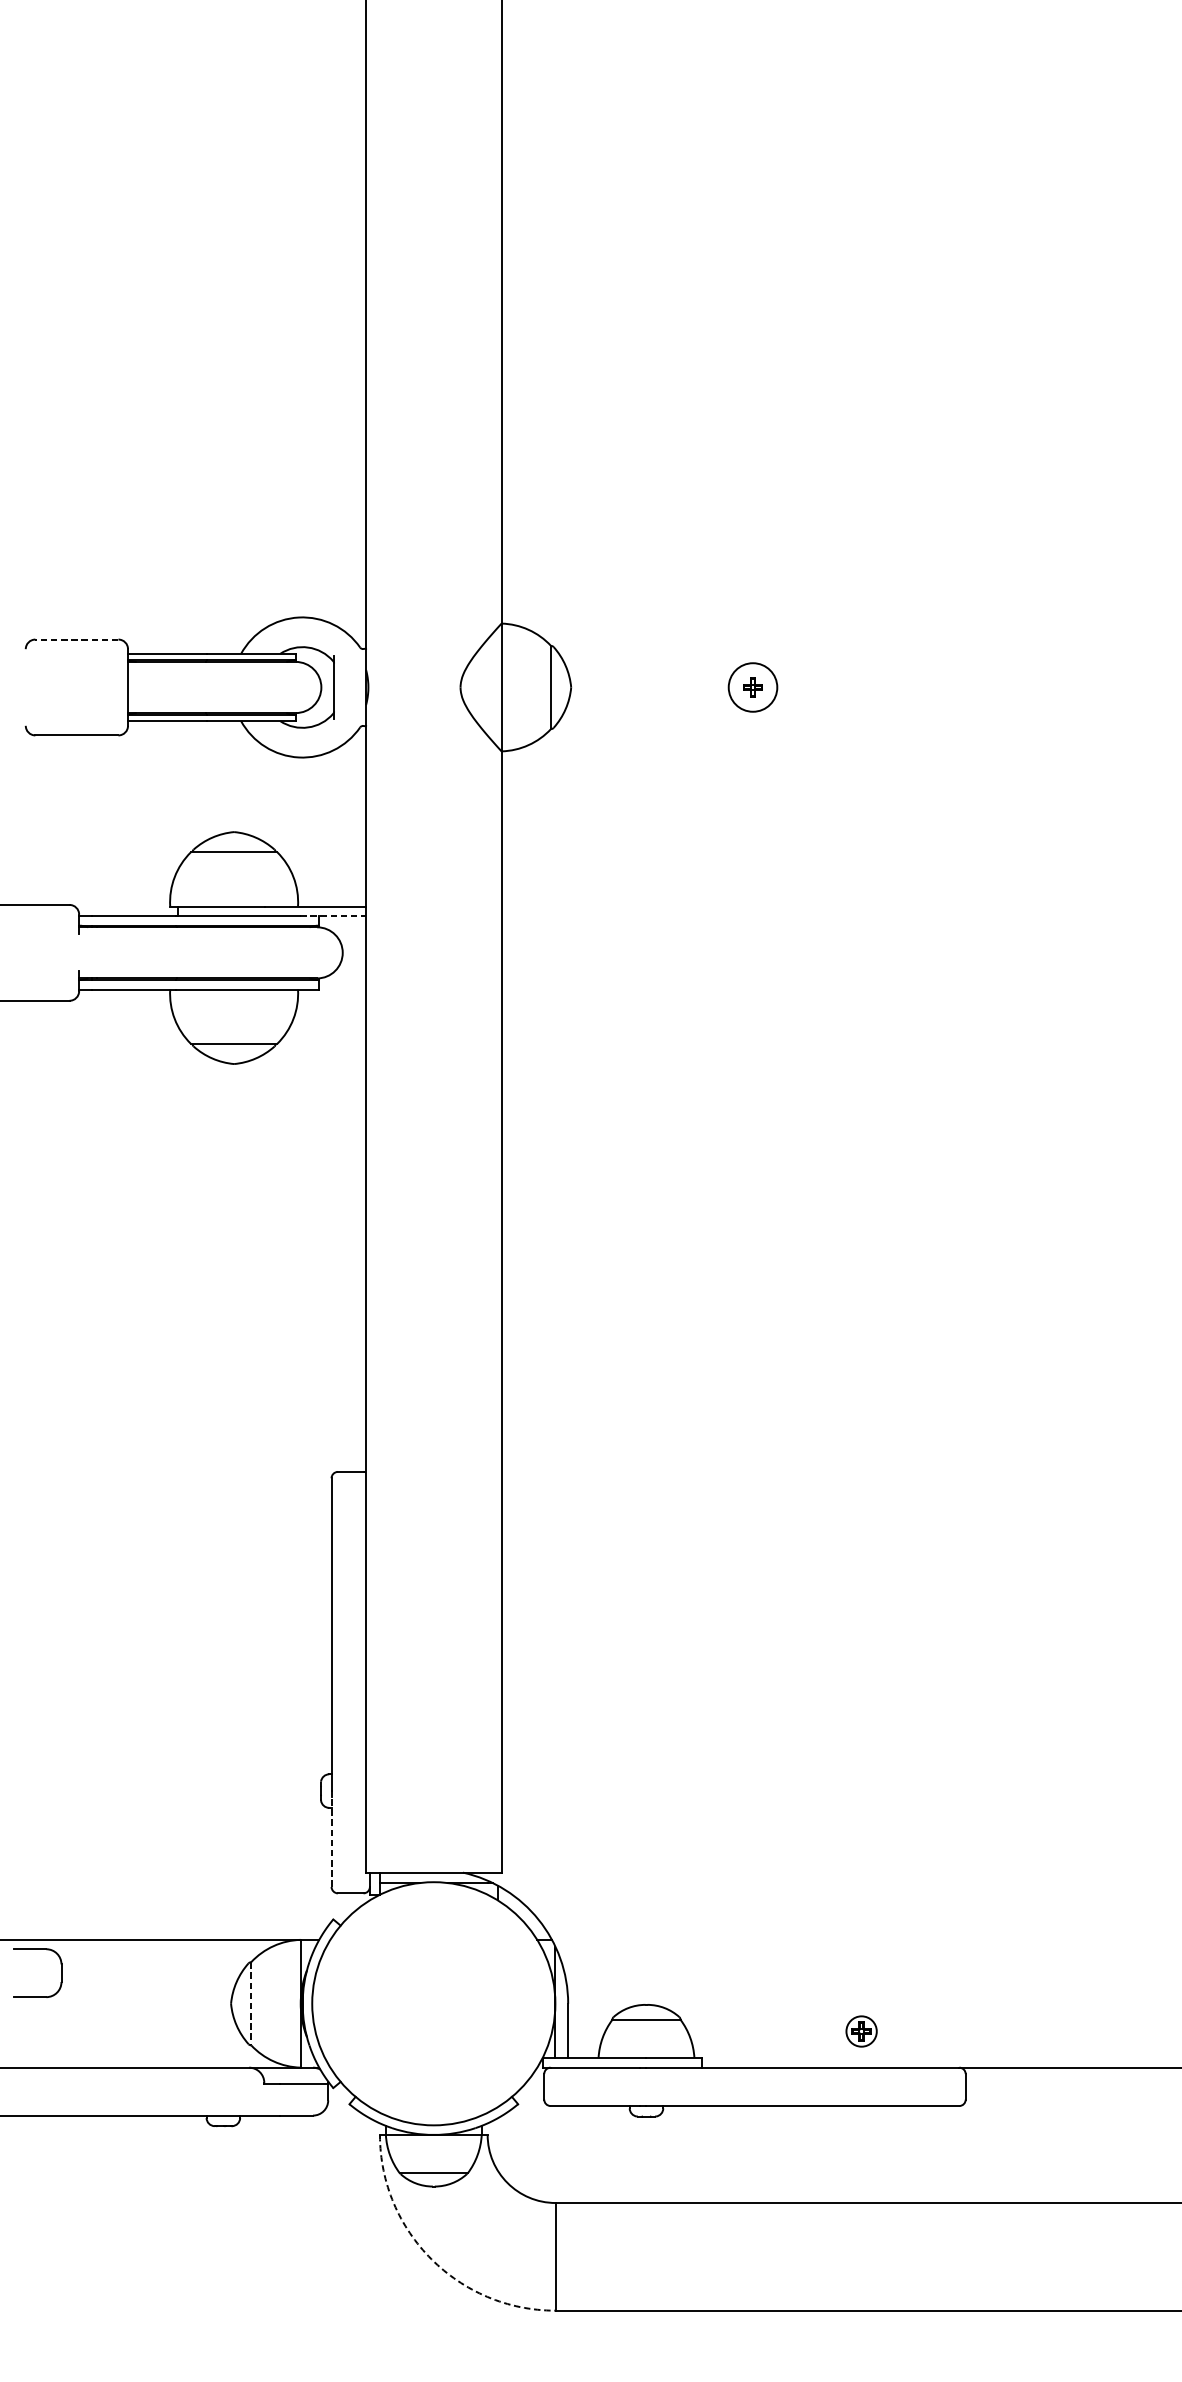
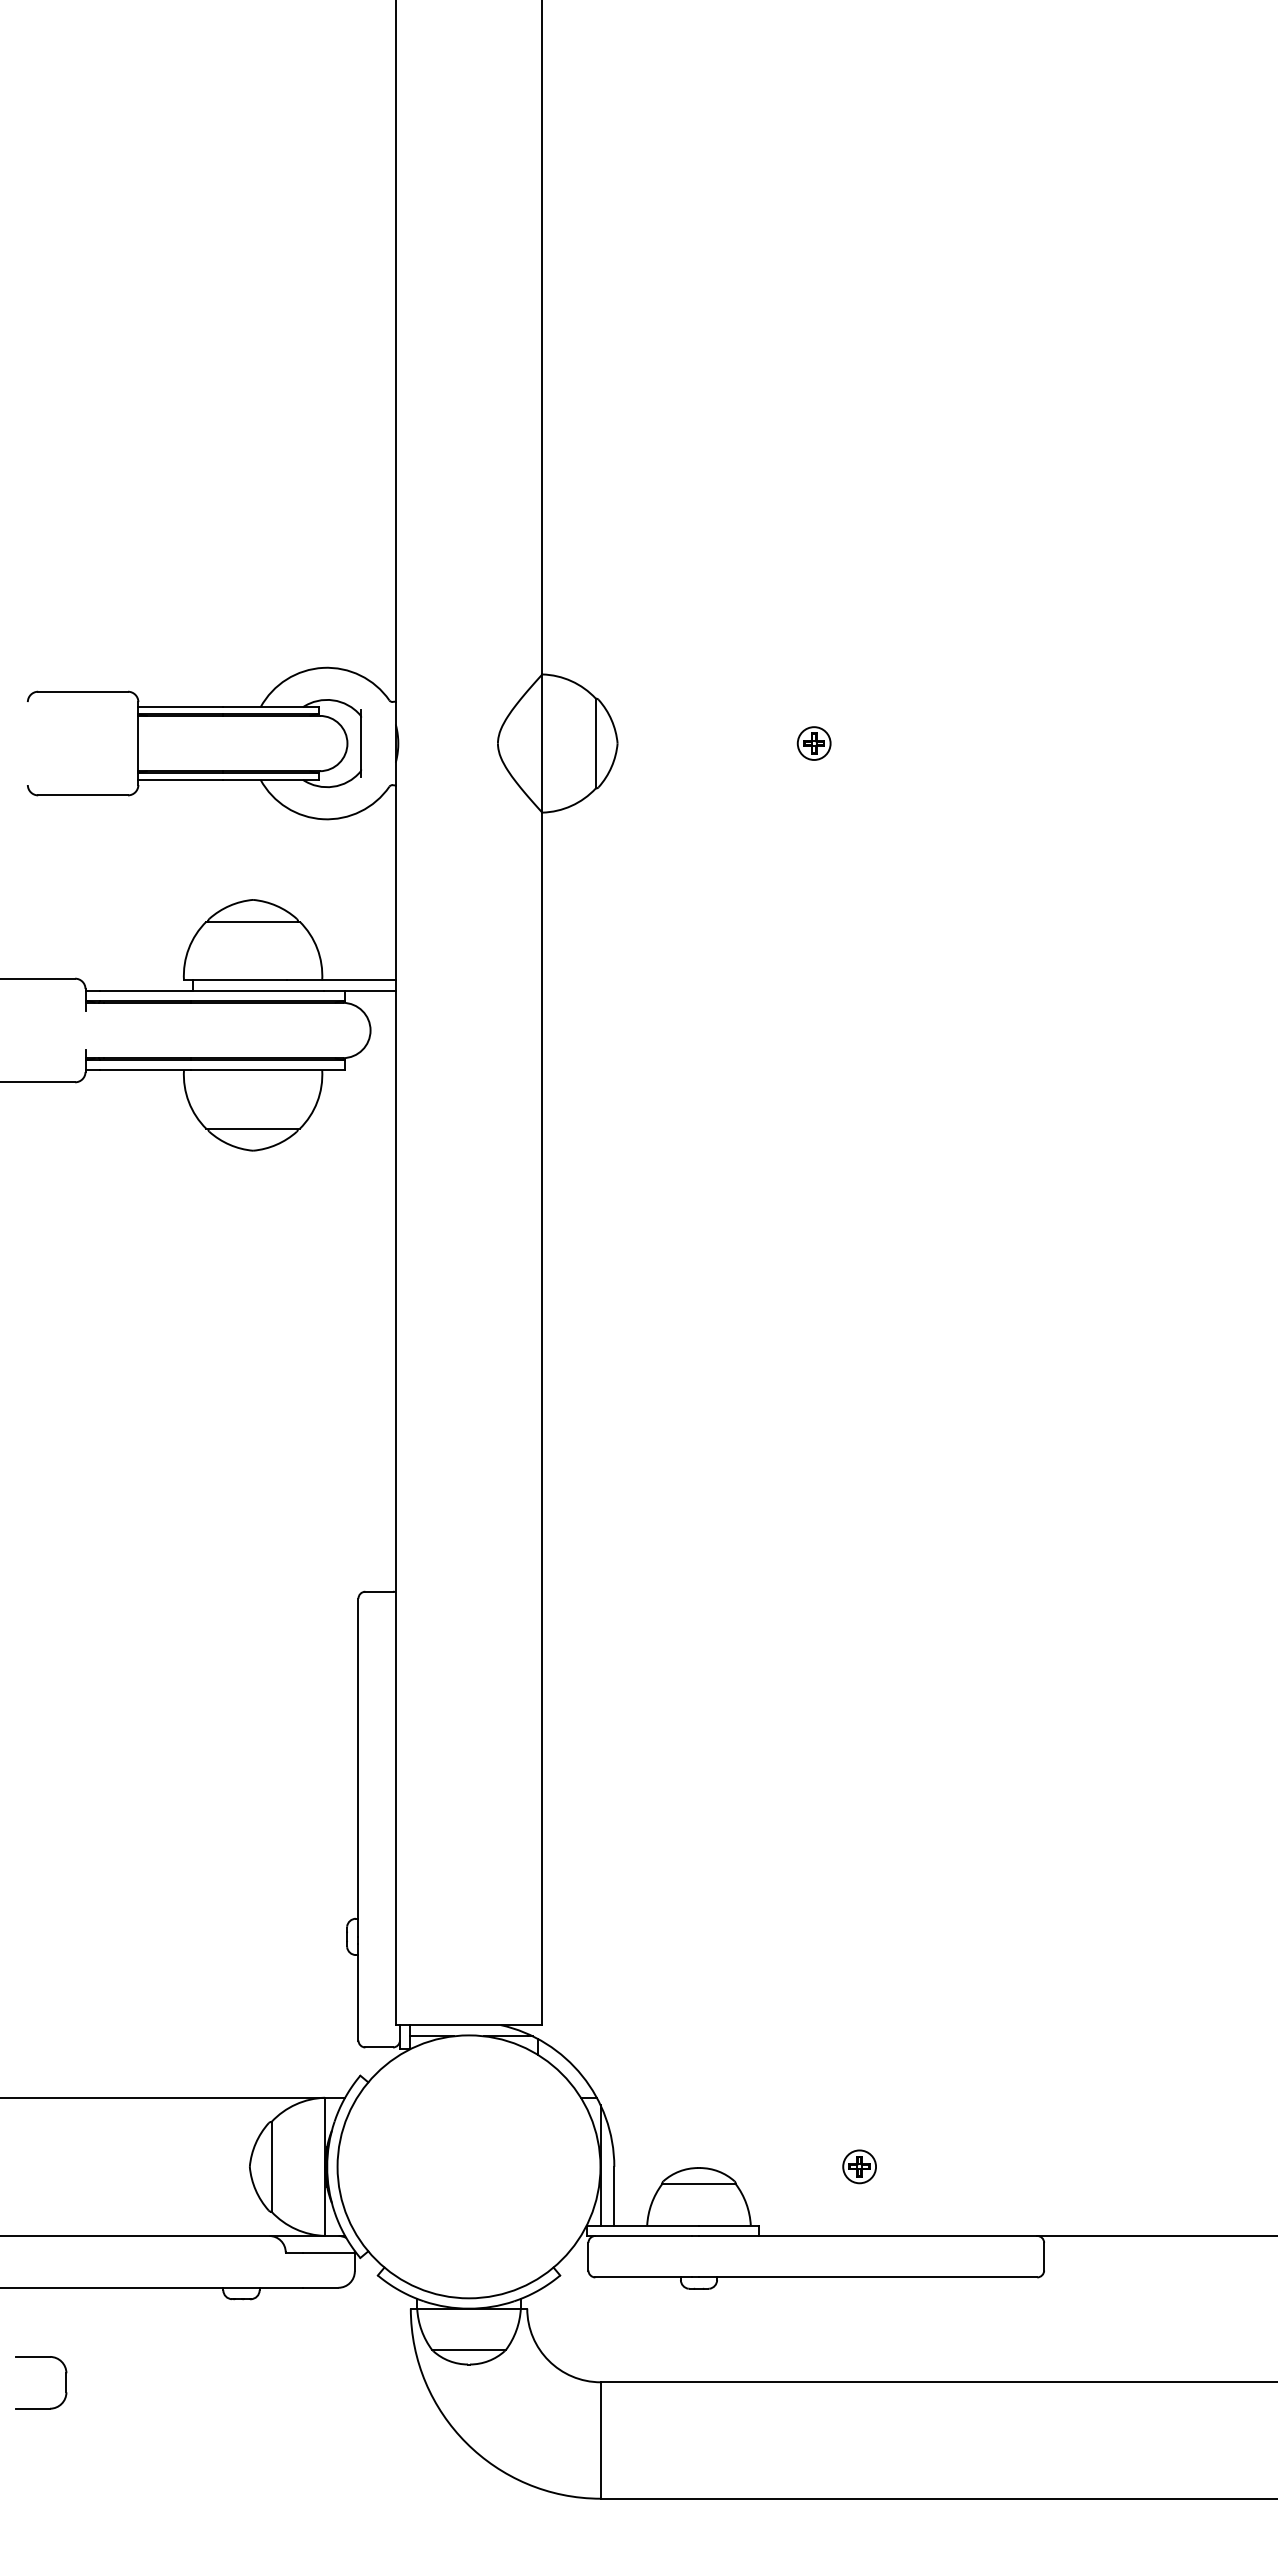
line: (77, 639) -> (83, 691), dashed -> solid
circle: (752, 687) -> (813, 743), size x0.62
line: (333, 915) -> (360, 990), dashed -> solid
line: (331, 1841) -> (358, 1991), dashed -> solid
part: (60, 1972) -> (65, 2382), moved
line: (251, 2003) -> (271, 2166), dashed -> solid
part: (861, 2031) -> (859, 2166), moved
arc: (431, 2259) -> (466, 2443), dashed -> solid

